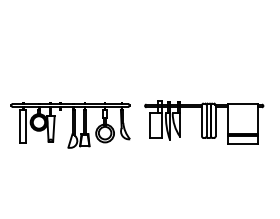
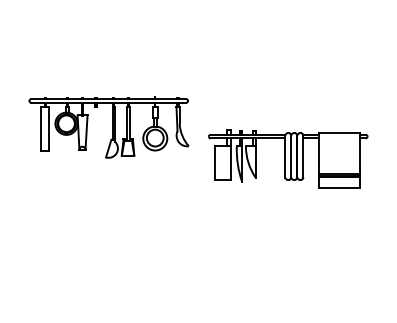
part: (70, 125) -> (108, 127), moved

